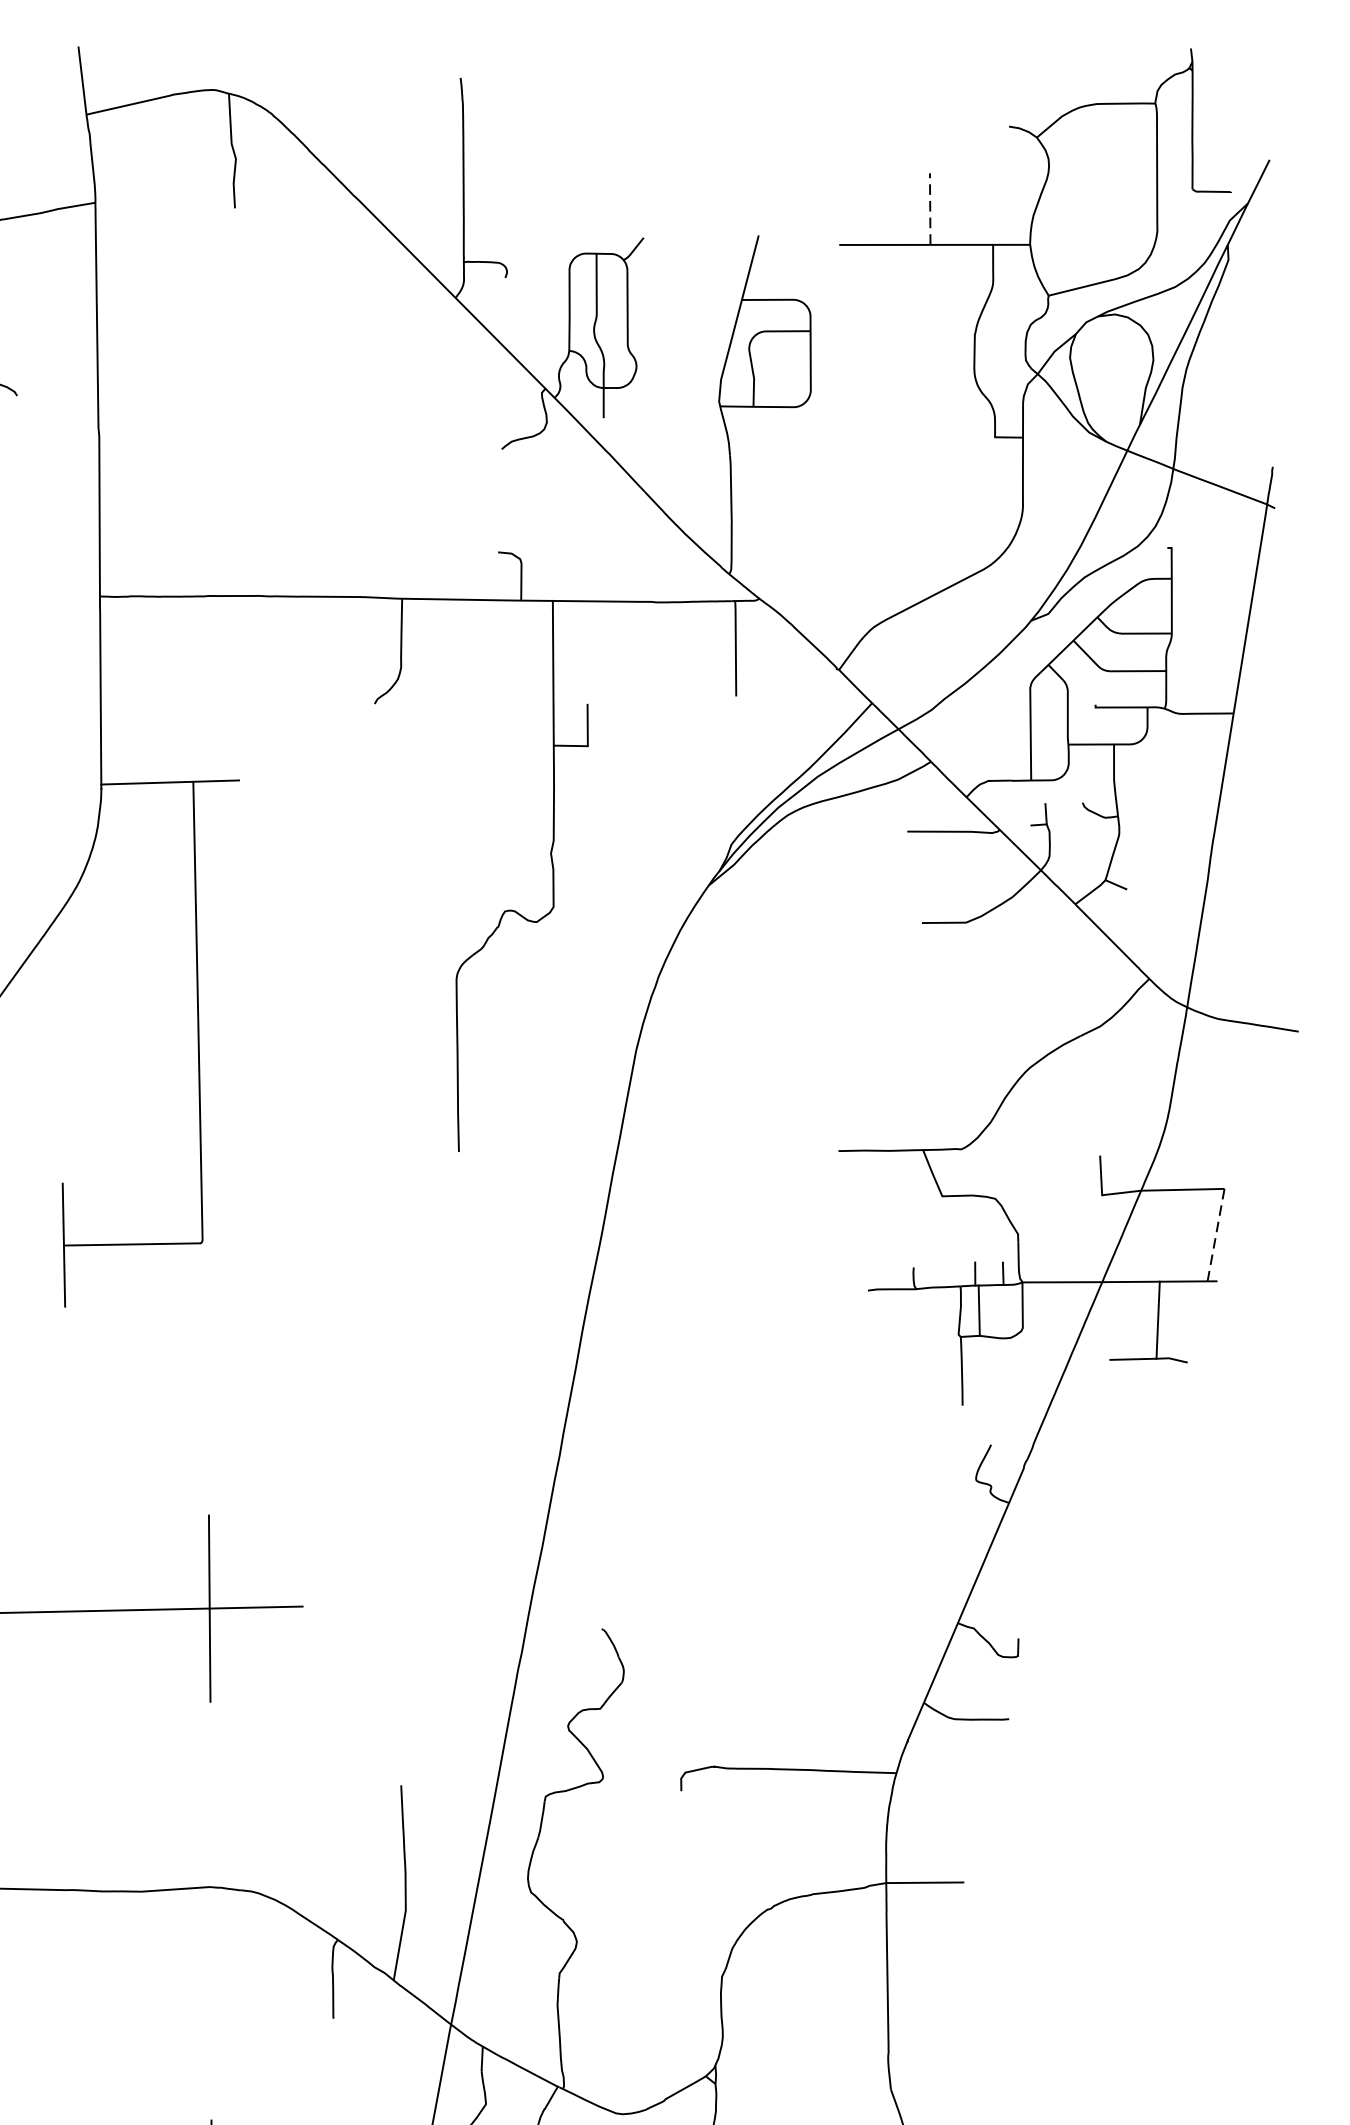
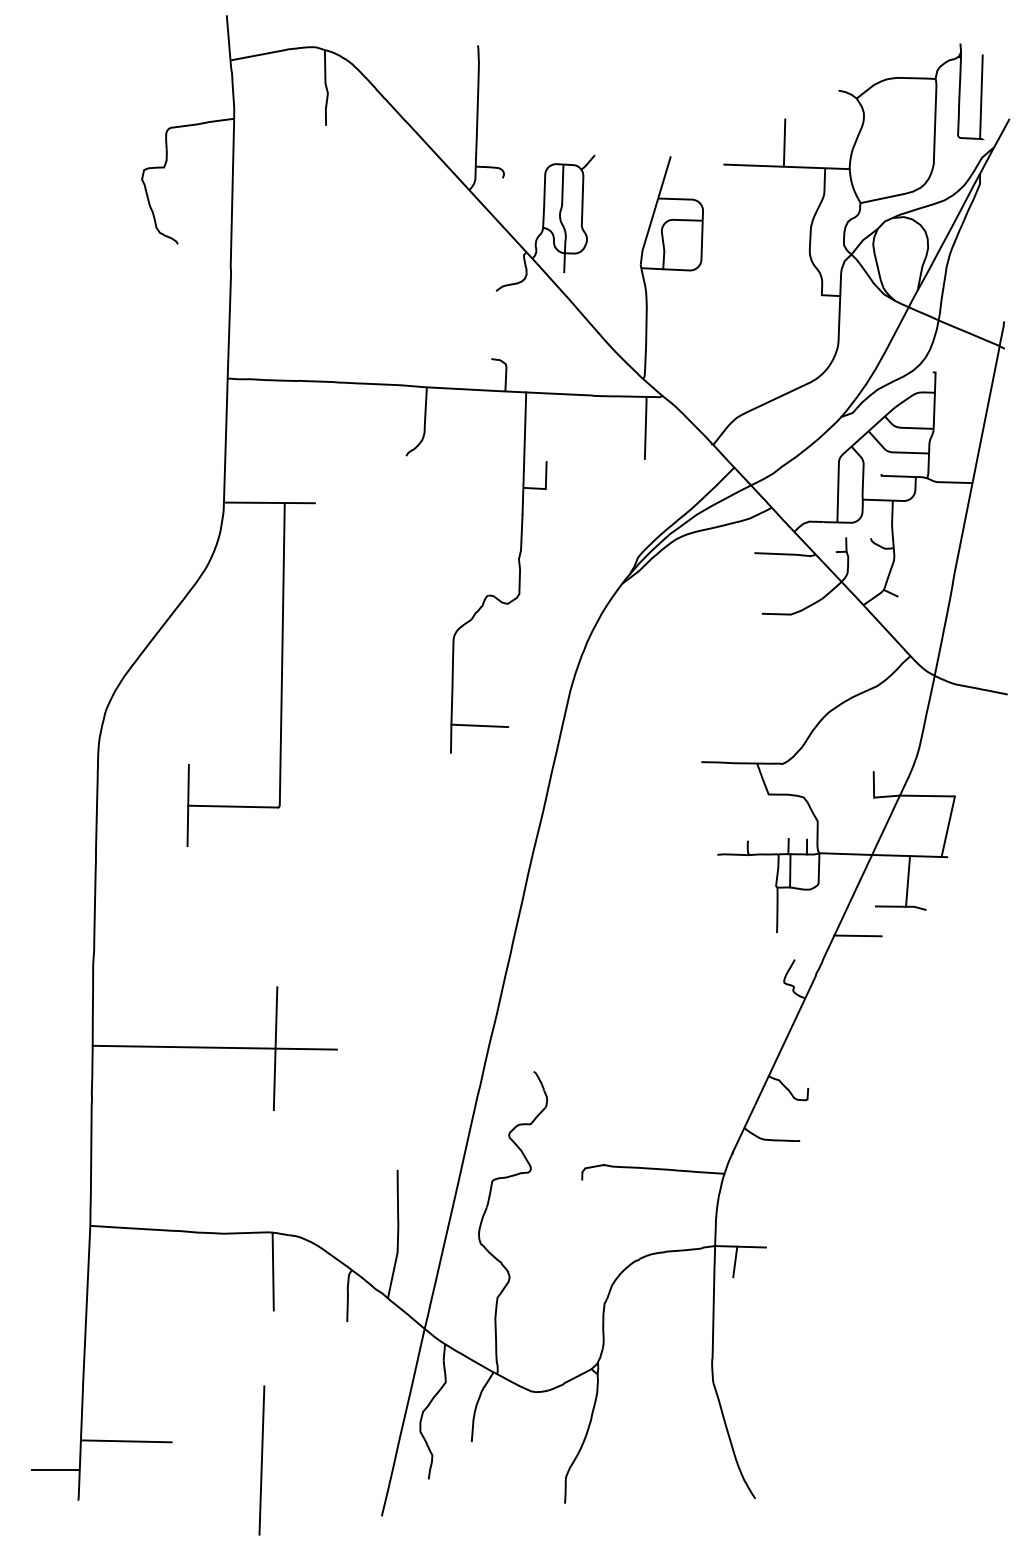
line: (1225, 127) -> (981, 96), added
line: (930, 209) -> (784, 143), dashed -> solid
line: (500, 1107) -> (479, 725), added
line: (1216, 1234) -> (948, 826), dashed -> solid
line: (1084, 1404) -> (857, 935), added
line: (917, 1905) -> (735, 1261), added
line: (217, 1946) -> (272, 1271), added

